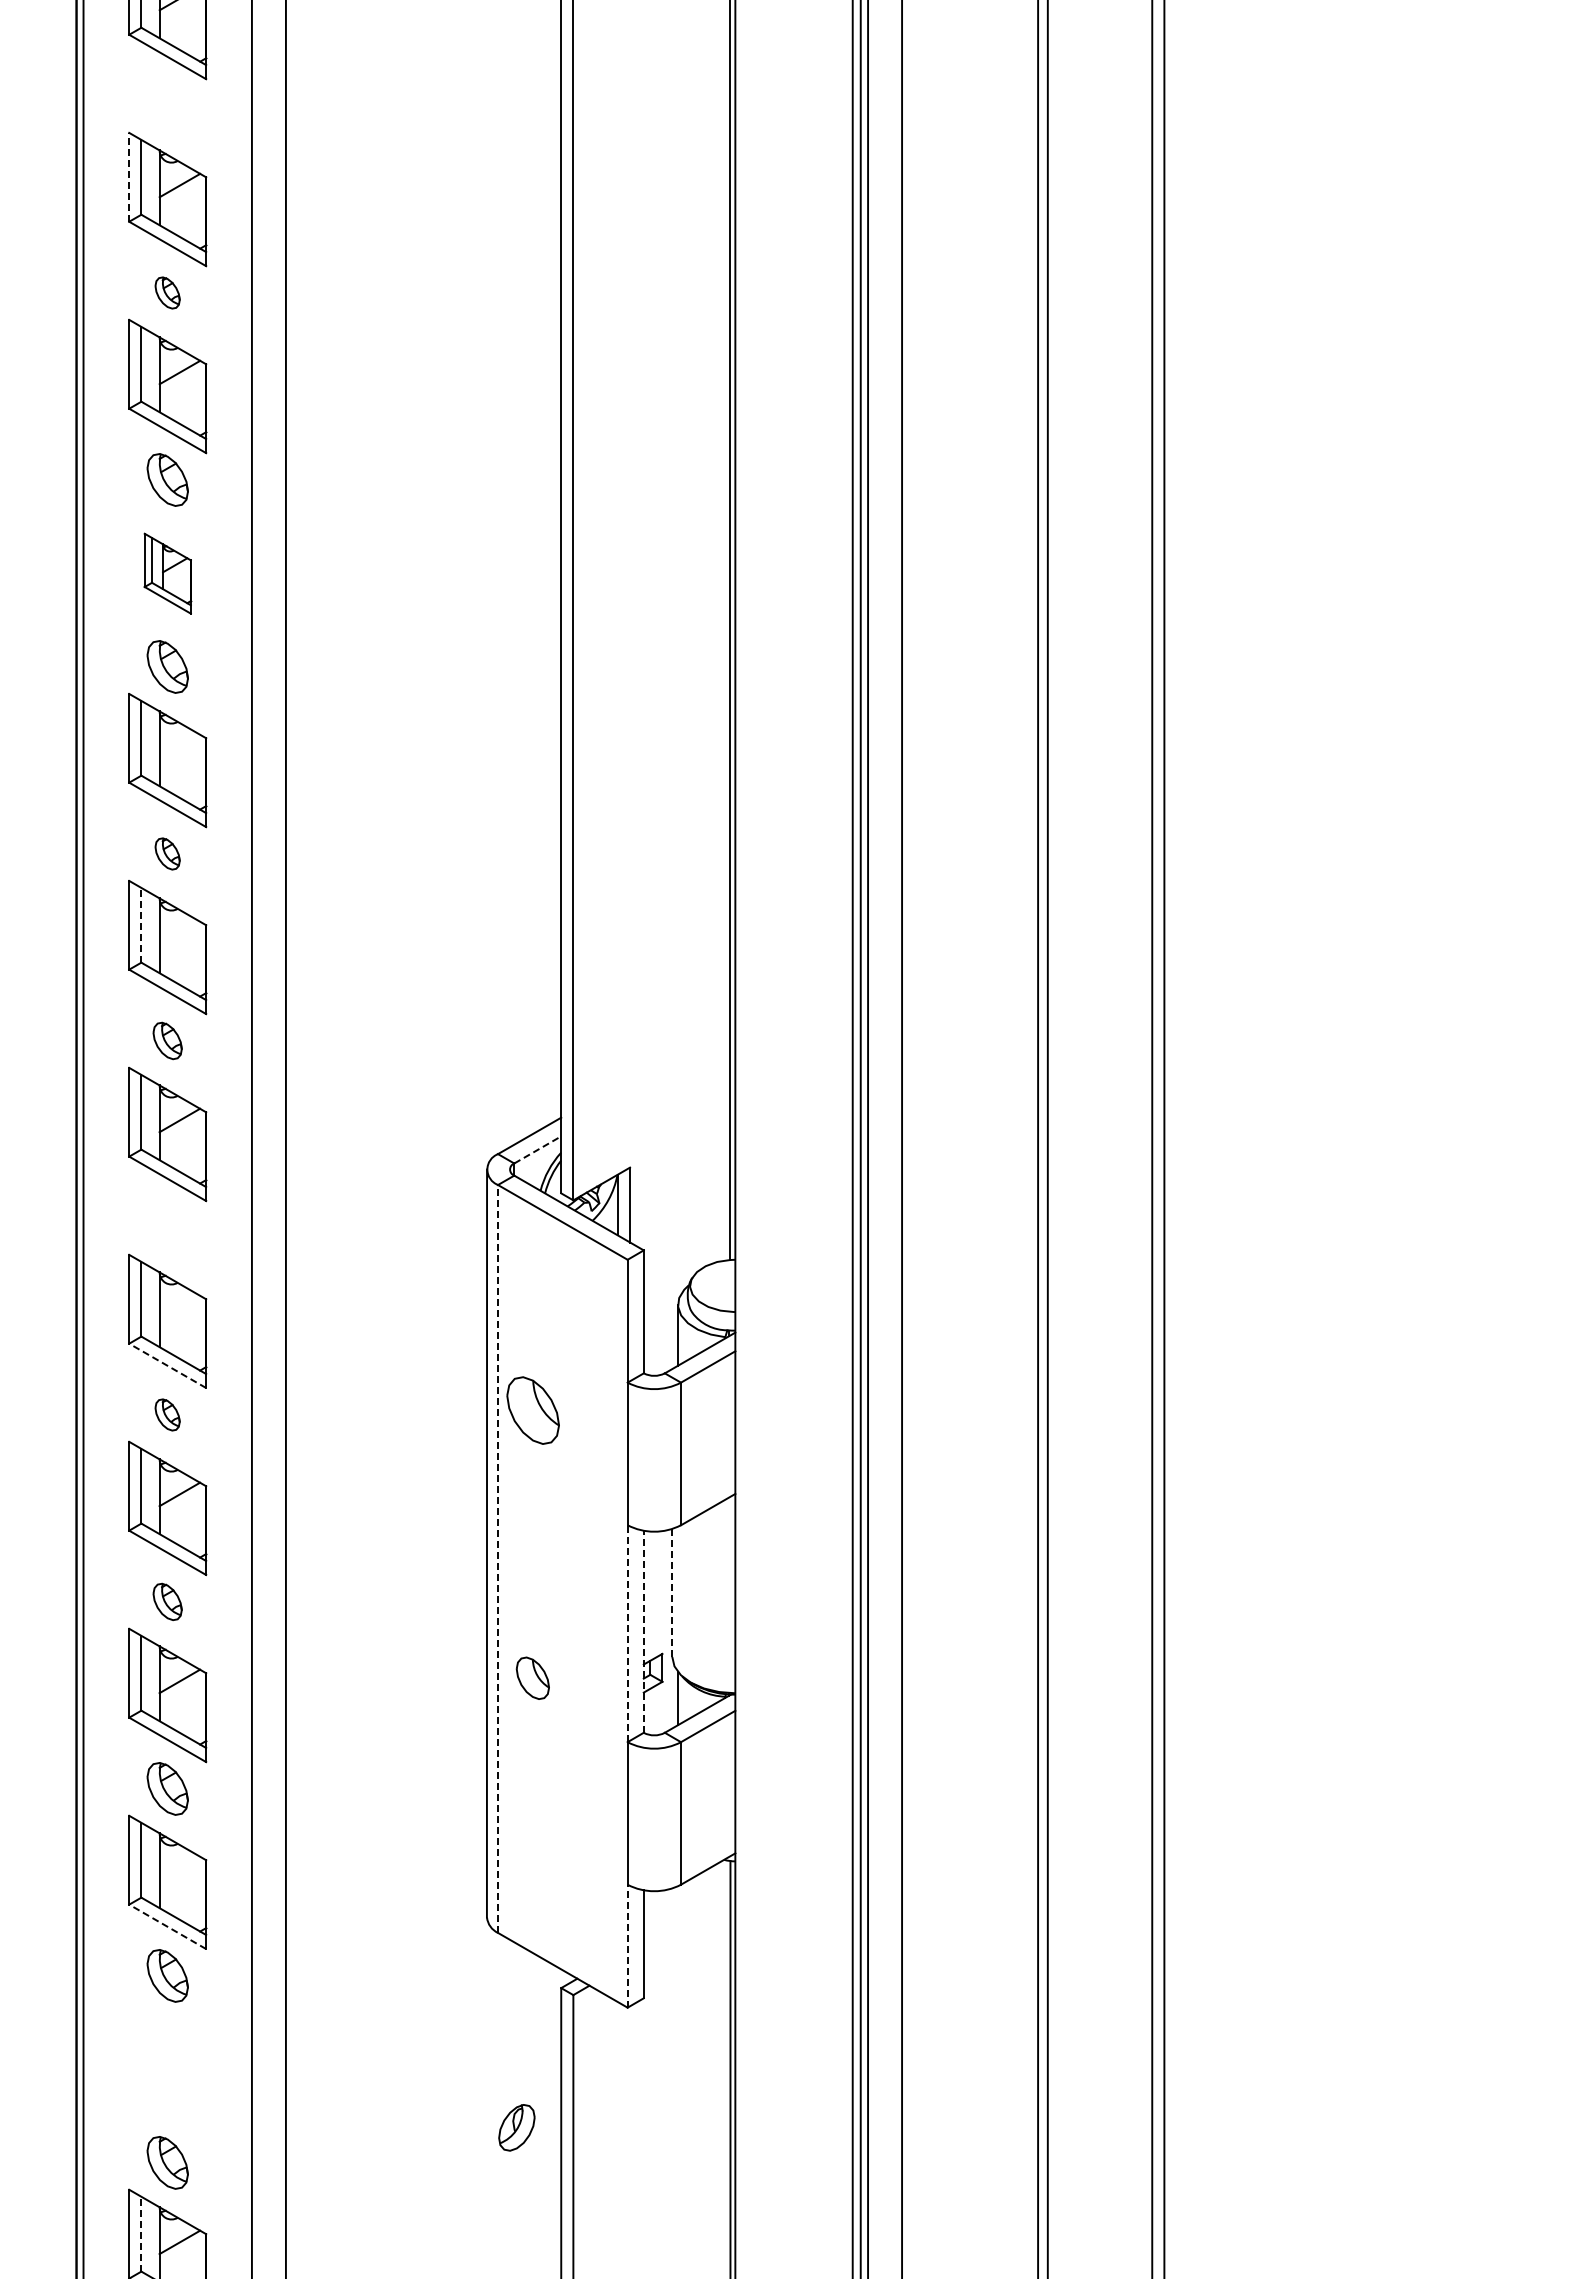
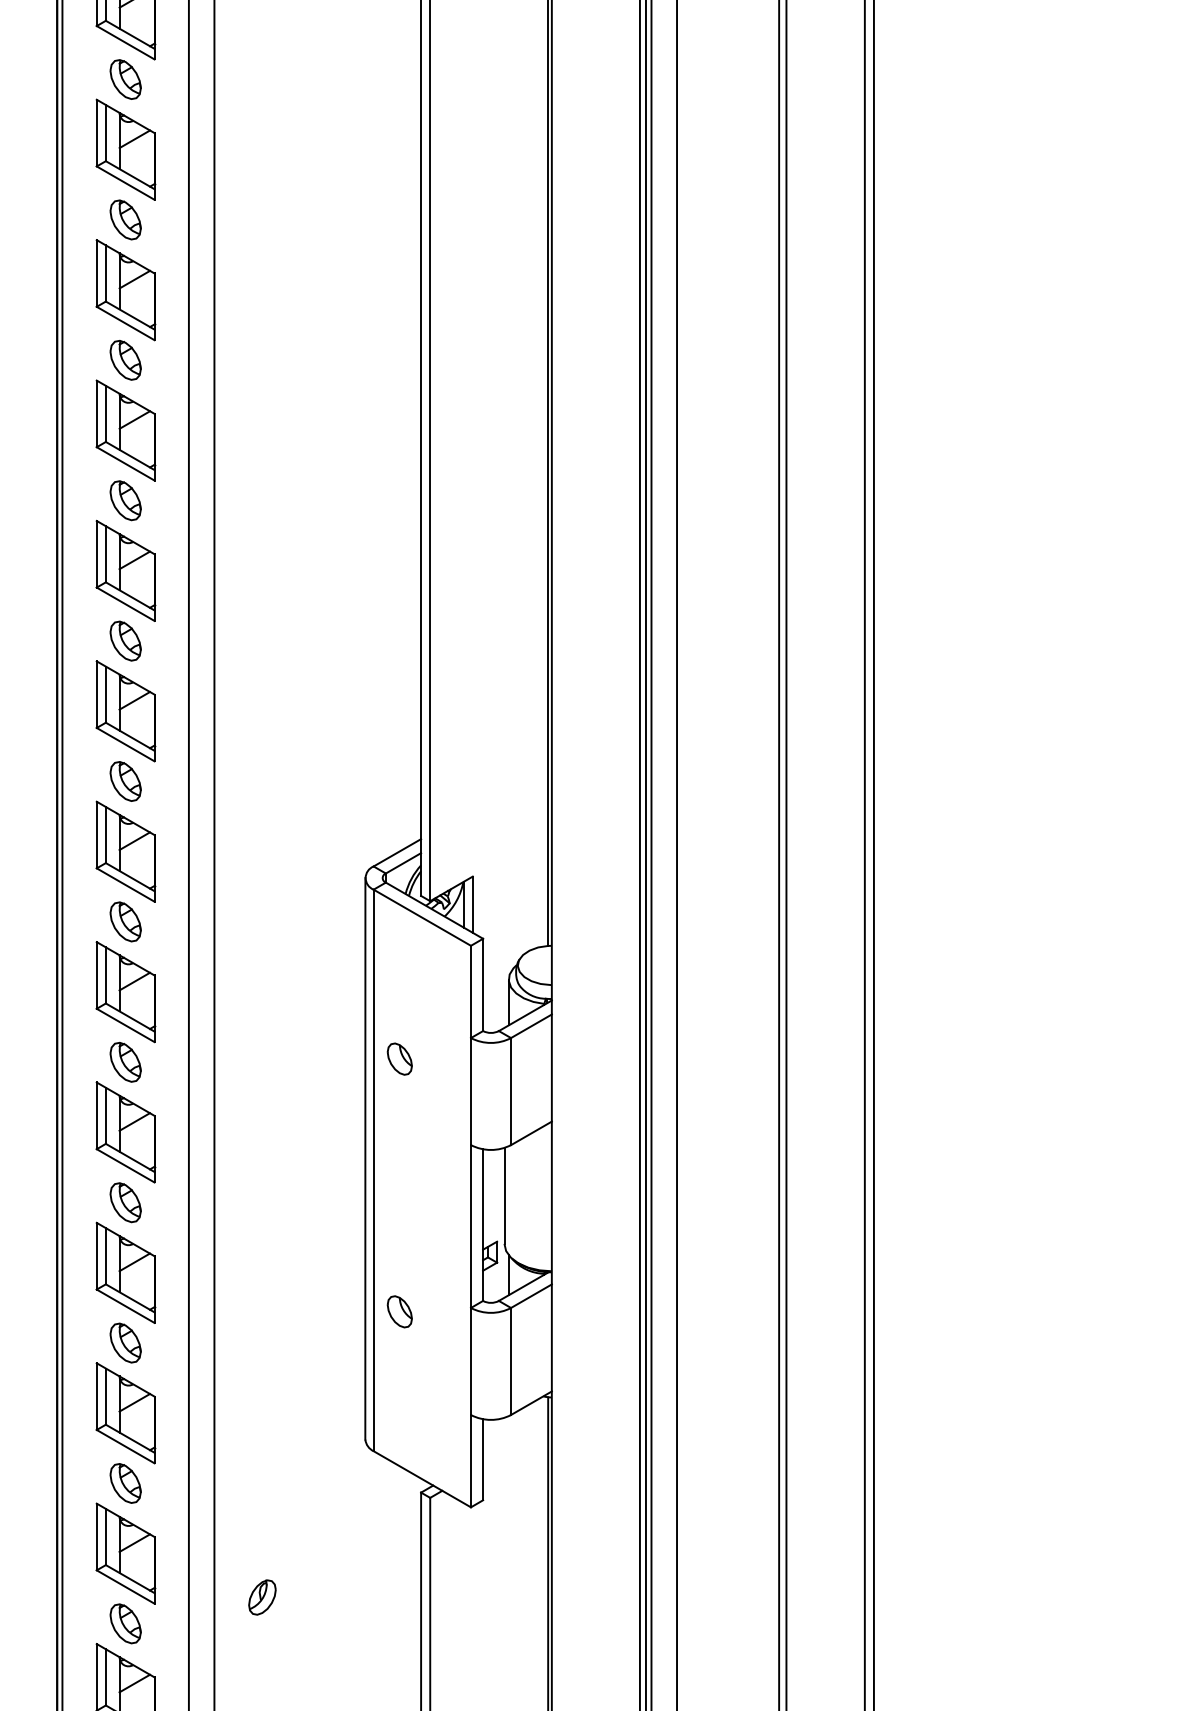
part: (167, 105) -> (125, 79), added
line: (129, 176) -> (96, 132), dashed -> solid
part: (167, 292) -> (125, 219), size x1.67
part: (167, 573) -> (125, 430), size x1.67
line: (179, 746) -> (134, 560), added
part: (167, 853) -> (125, 640), size x1.67
line: (141, 924) -> (105, 694), dashed -> solid
line: (179, 933) -> (134, 700), added
part: (167, 1040) -> (125, 781), size x1.43
line: (538, 1149) -> (404, 863), dashed -> solid
part: (167, 1227) -> (125, 921), added
line: (179, 1307) -> (134, 981), added
line: (167, 1365) -> (125, 1025), dashed -> solid
part: (532, 1410) -> (399, 1058), size x0.62
part: (167, 1414) -> (125, 1061), size x1.67
line: (498, 1558) -> (374, 1170), dashed -> solid
line: (672, 1592) -> (504, 1195), dashed -> solid
part: (167, 1601) -> (125, 1202), size x1.43
line: (643, 1631) -> (482, 1224), dashed -> solid
line: (627, 1633) -> (470, 1226), dashed -> solid
part: (532, 1677) -> (399, 1311), moved
line: (179, 1868) -> (134, 1402), added
line: (167, 1926) -> (125, 1446), dashed -> solid
line: (627, 1945) -> (470, 1460), dashed -> solid
part: (167, 2069) -> (125, 1553), added
part: (516, 2127) -> (262, 1597), moved
line: (141, 2233) -> (105, 1676), dashed -> solid

